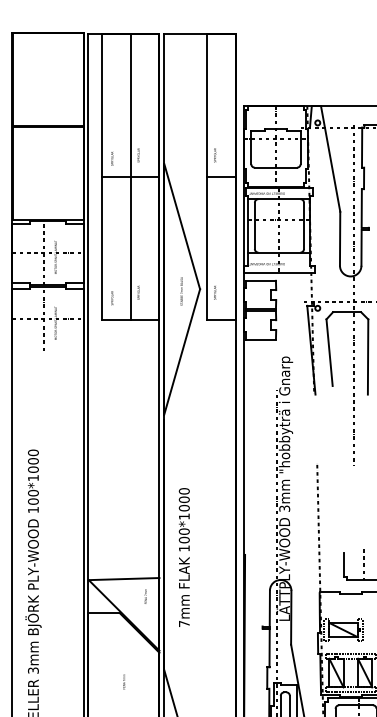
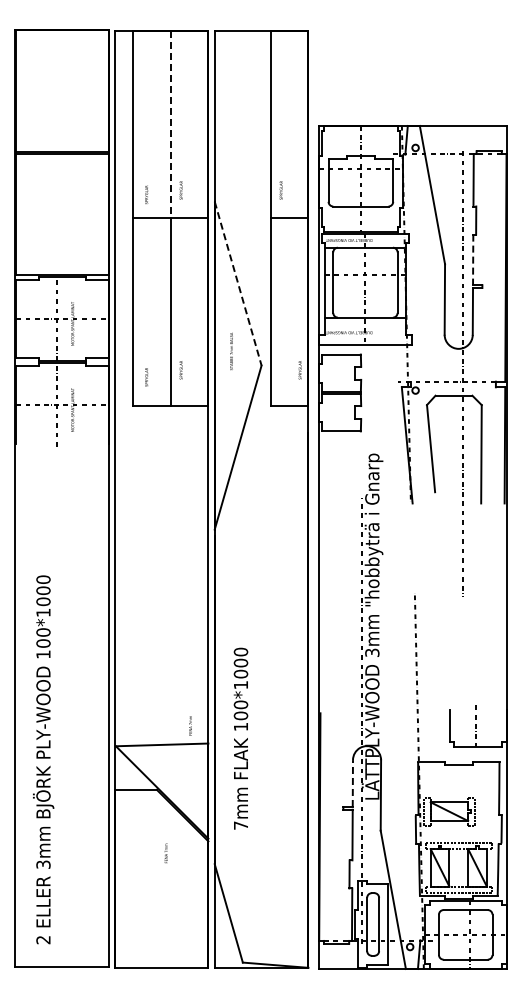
line: (130, 105) -> (170, 124), solid -> dashed
line: (362, 208) -> (473, 260), solid -> dashed
line: (182, 227) -> (238, 284), solid -> dashed
text: (181, 291) -> (231, 351), moved
text: (214, 292) -> (299, 370), moved
text: (183, 557) -> (240, 738), moved
text: (145, 596) -> (190, 725), moved
line: (269, 608) -> (352, 783), solid -> dashed
text: (123, 681) -> (165, 853), moved

